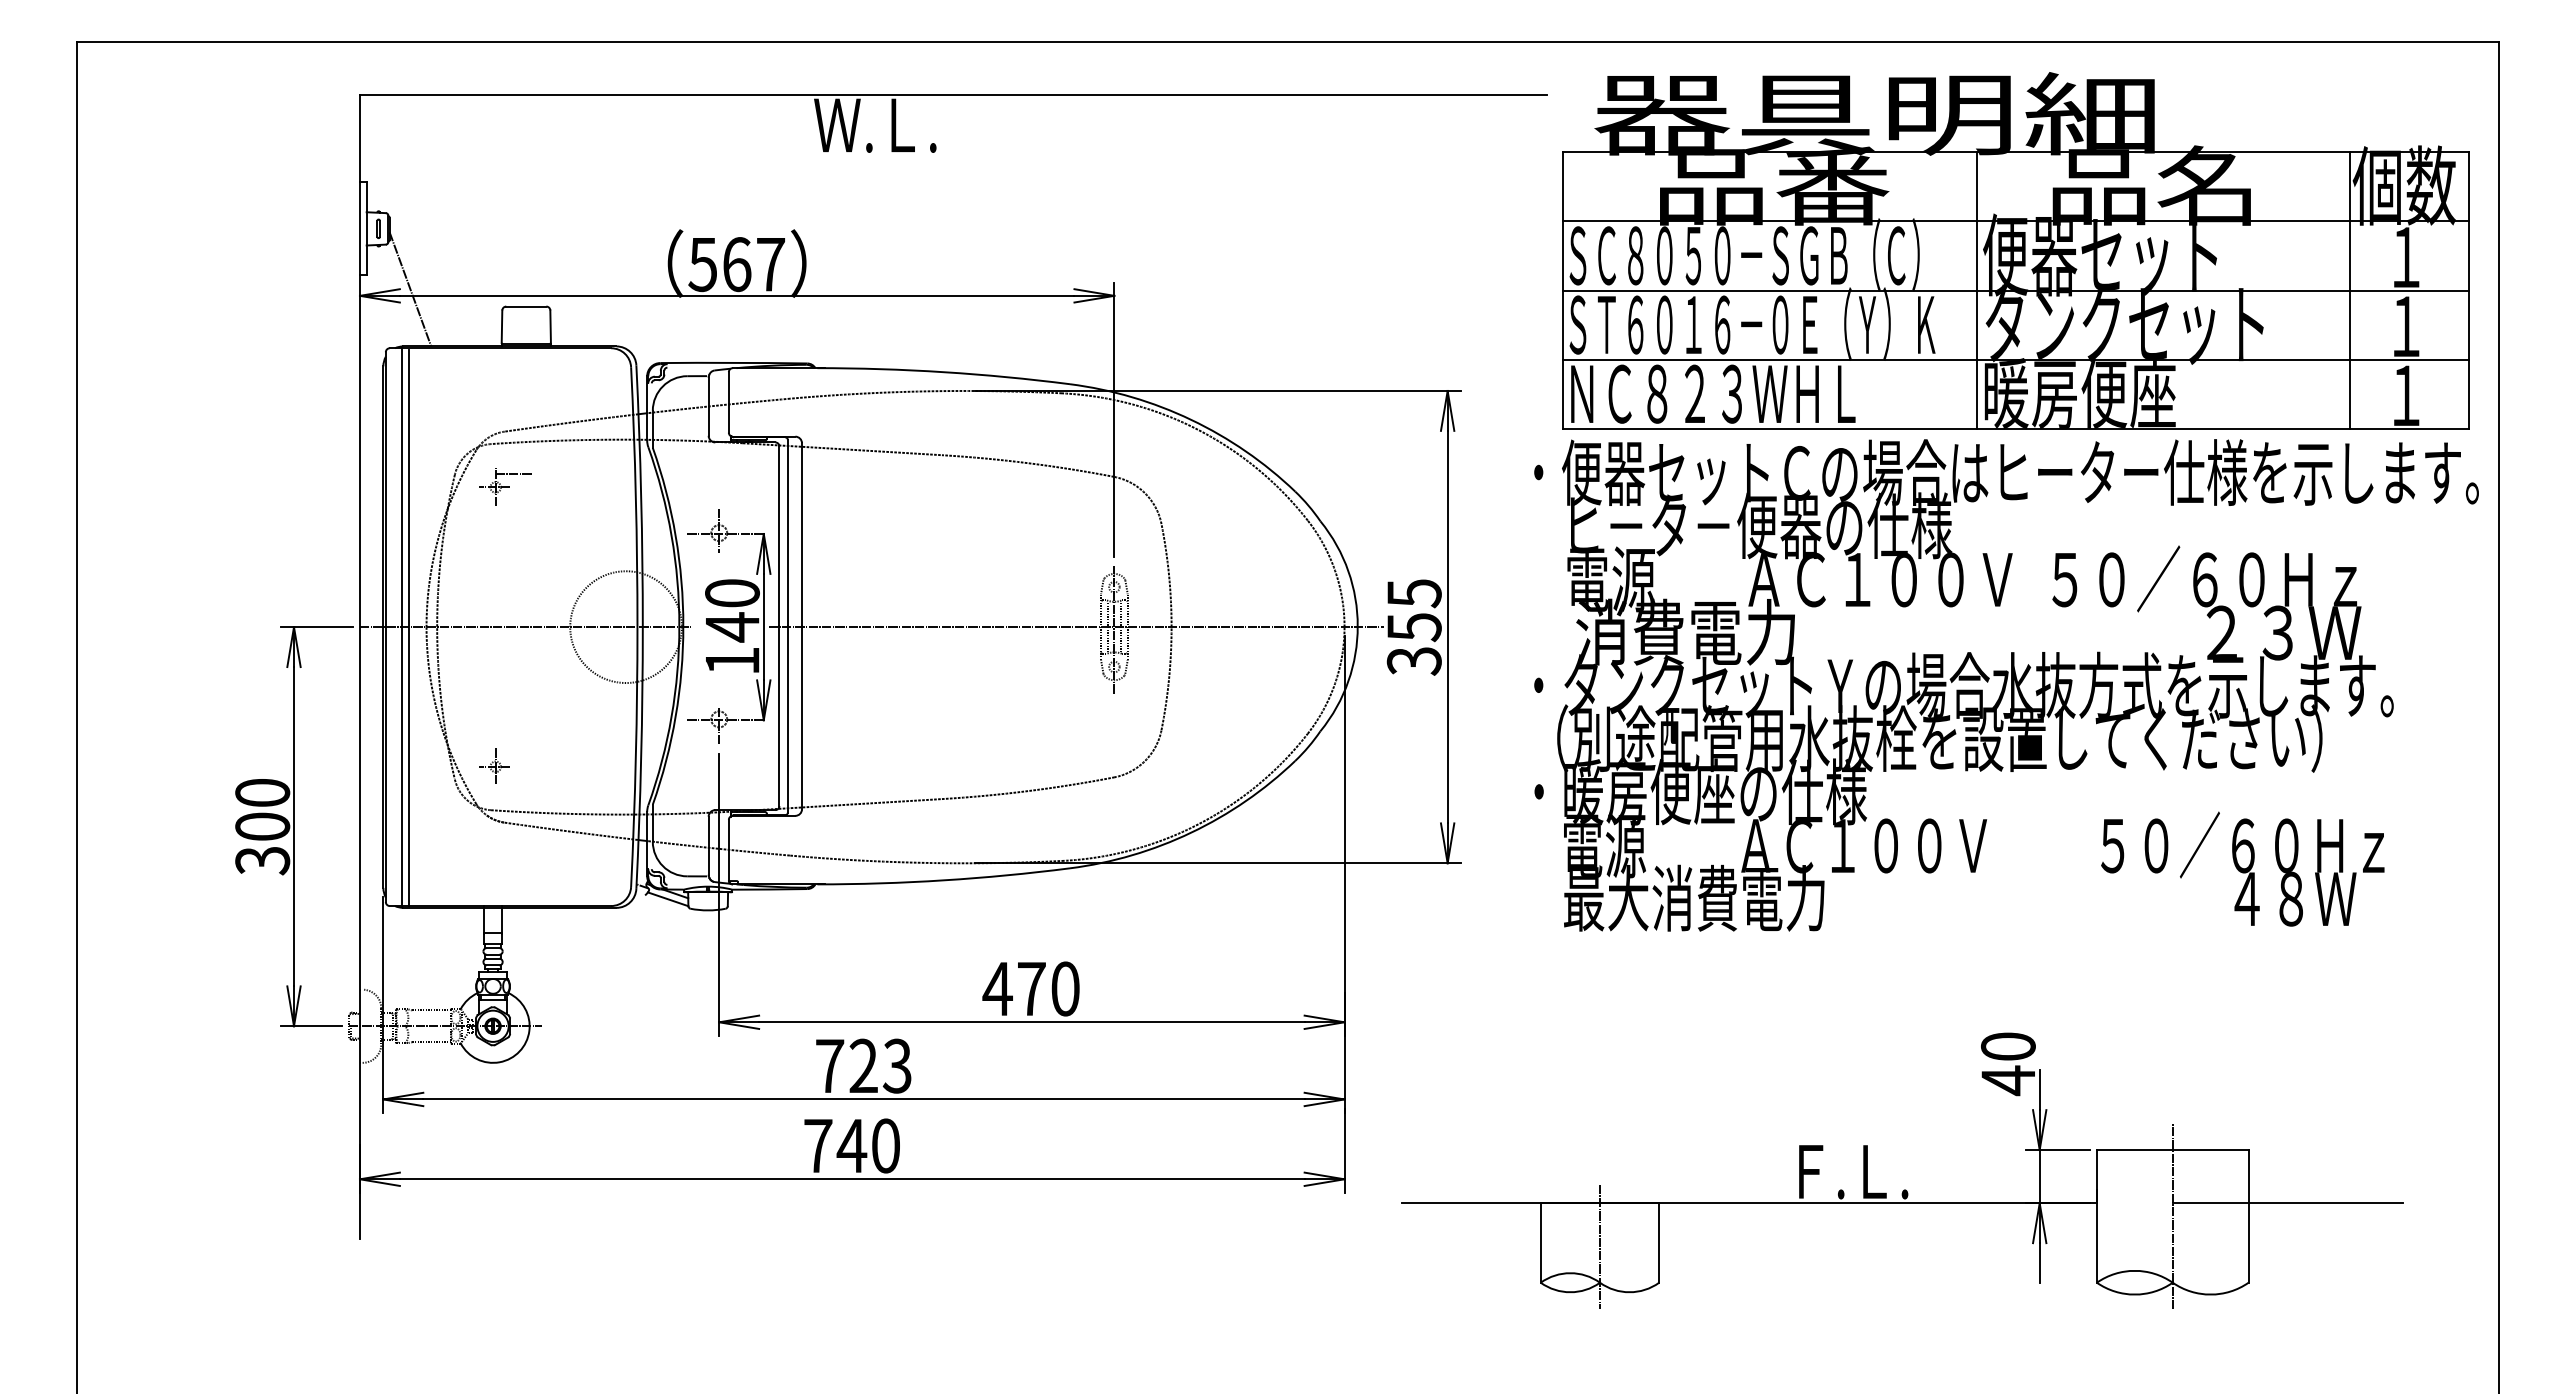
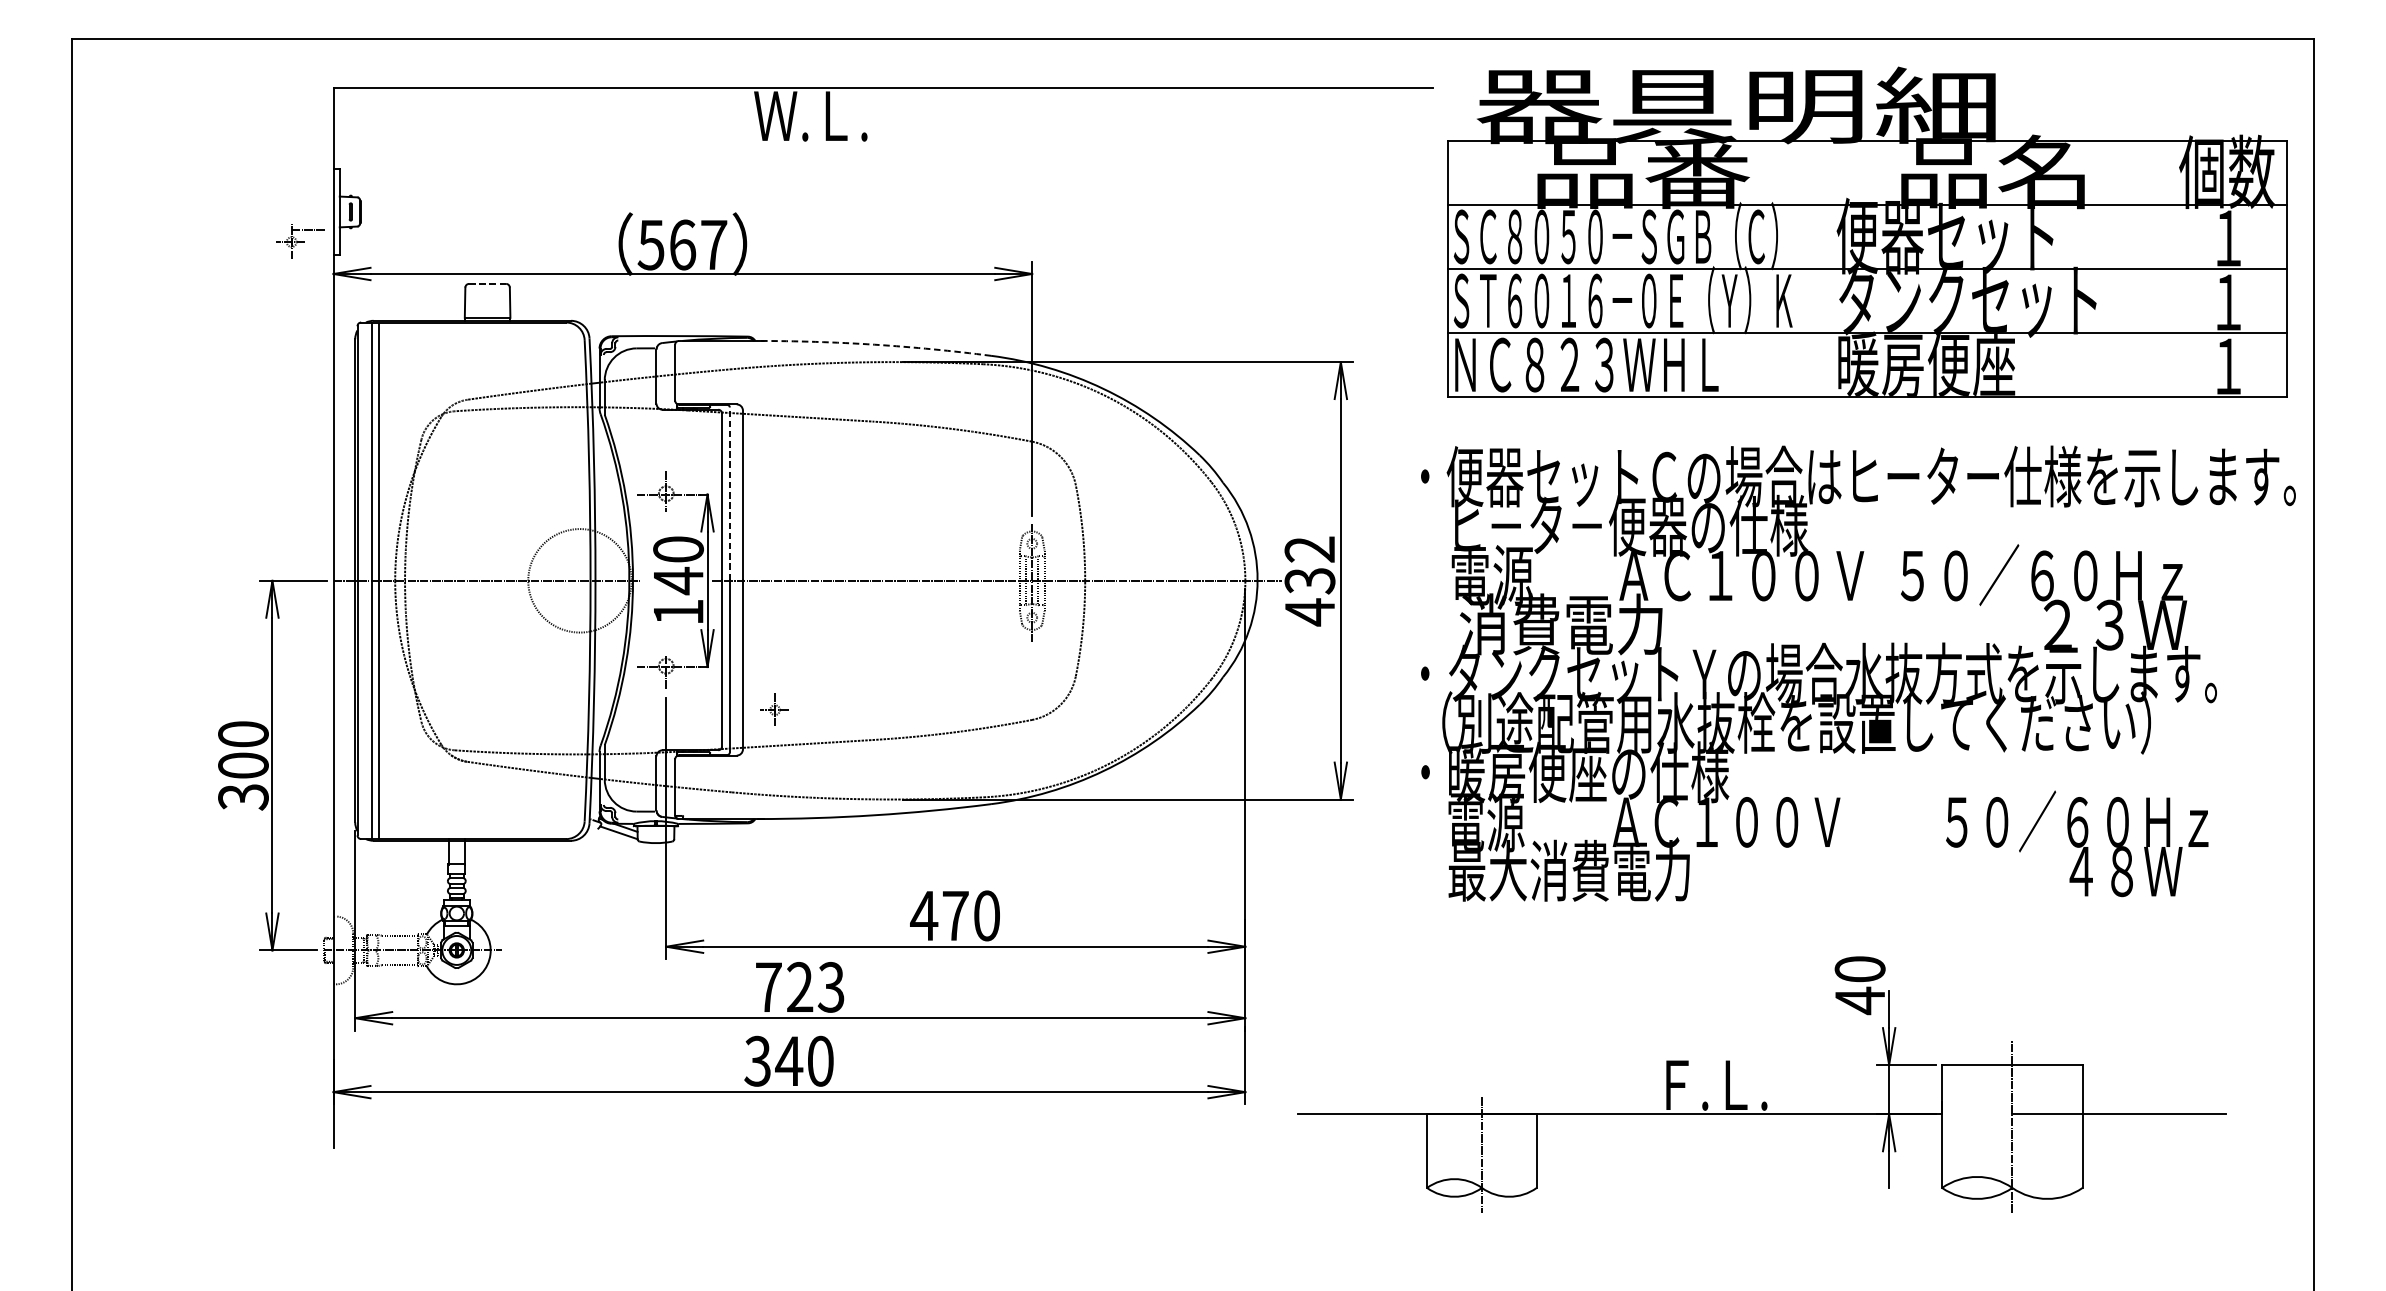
line: (410, 289) -> (380, 268), removed
line: (1977, 290) -> (1831, 269), removed
line: (2349, 290) -> (2176, 269), removed
line: (525, 306) -> (486, 283), solid -> dashed
arc: (943, 372) -> (873, 344), solid -> dashed
part: (505, 486) -> (300, 241), moved
line: (787, 532) -> (729, 493), solid -> dashed
text: (1413, 627) -> (1309, 581), 355 -> 432
text: (2006, 685) -> (1858, 673), moved
part: (494, 765) -> (773, 708), moved
text: (817, 1145) -> (757, 1060), 740 -> 340

